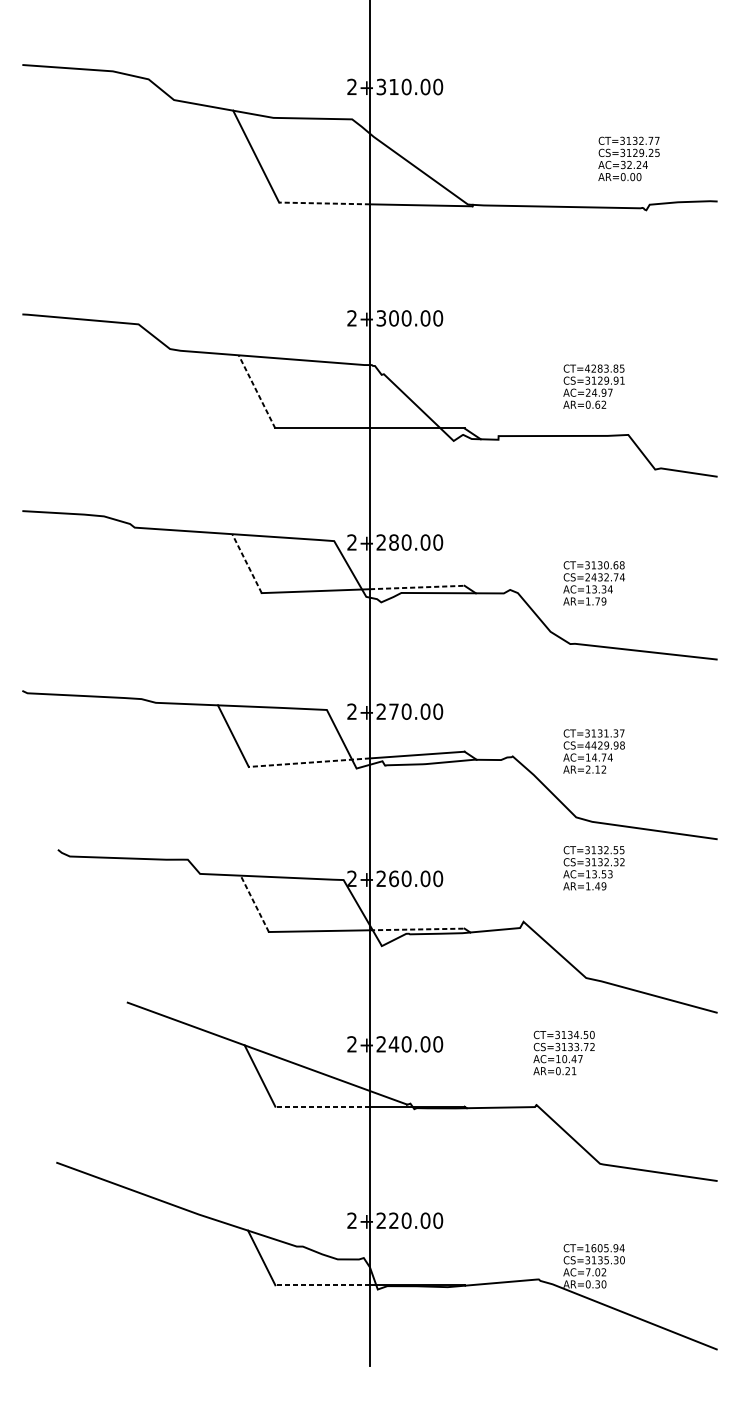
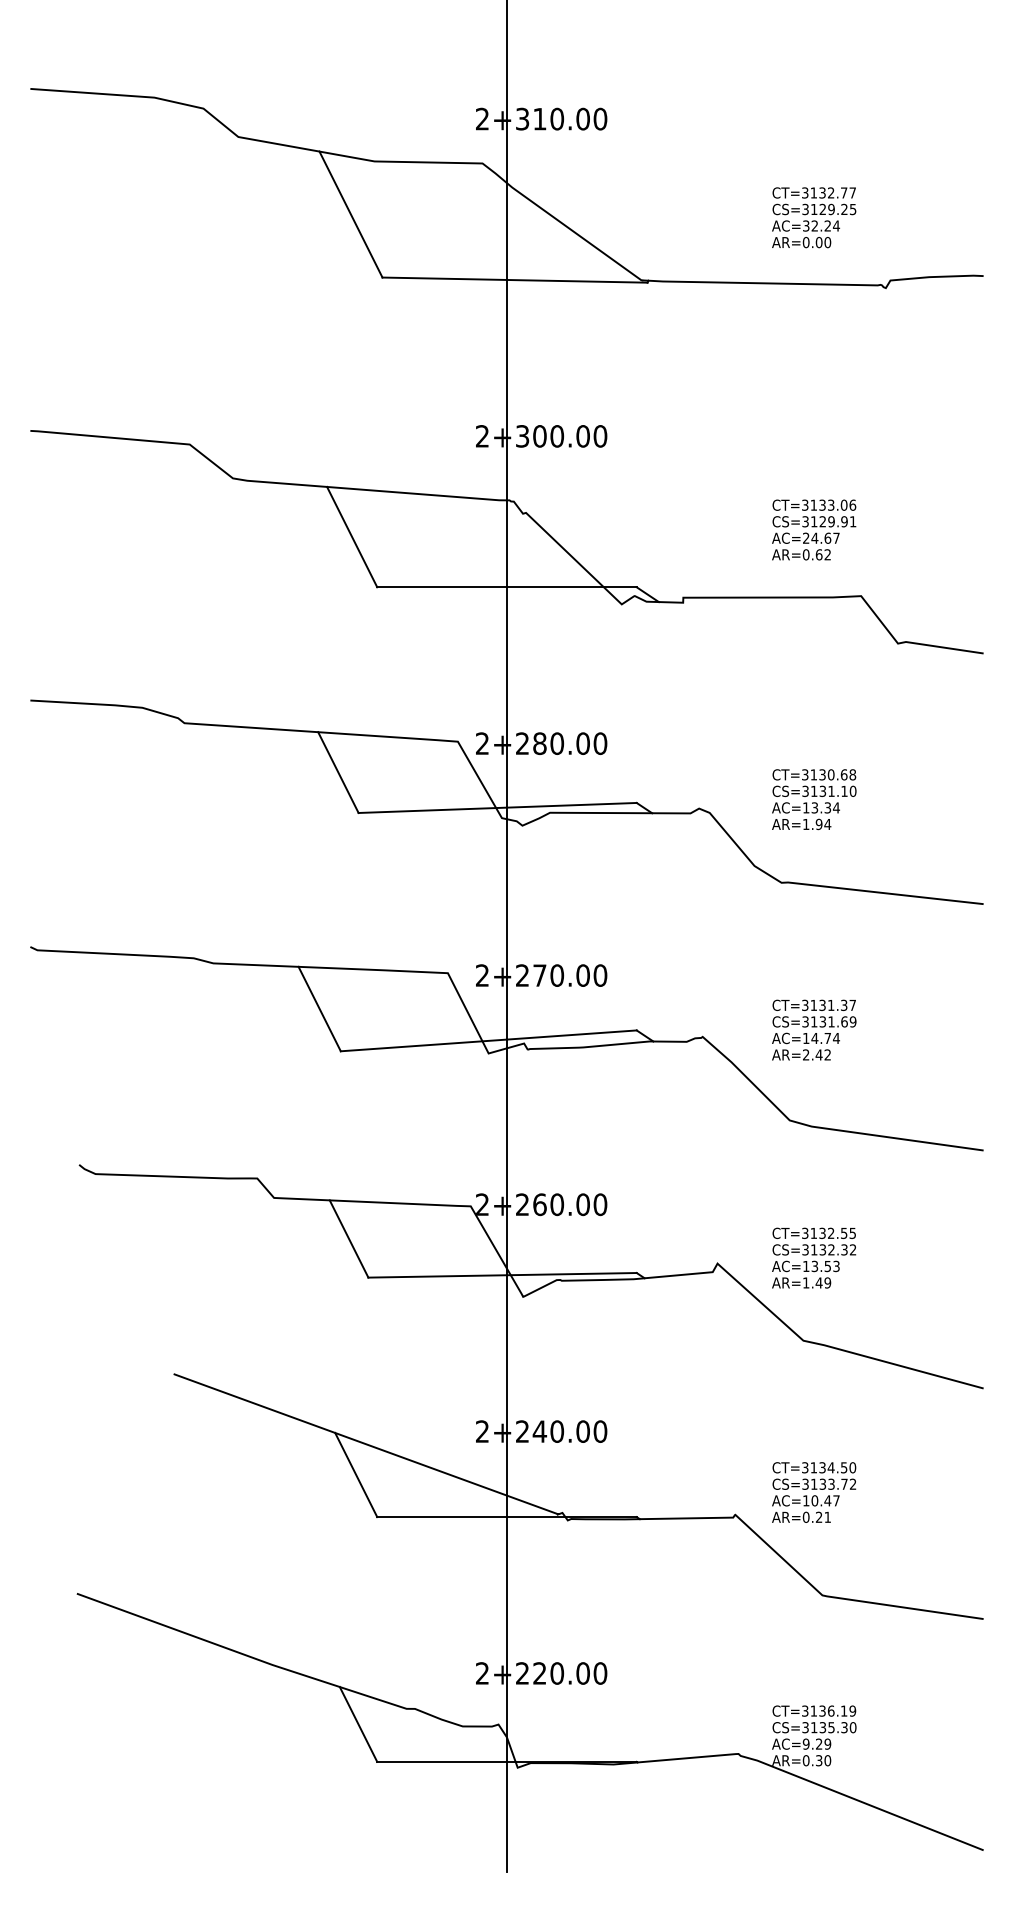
text: (629, 158) -> (814, 217), moved
line: (324, 203) -> (444, 278), dashed -> solid
text: (604, 368) -> (828, 504), CT=4283.85 -> CT=3133.06
line: (256, 391) -> (351, 536), dashed -> solid
text: (603, 392) -> (827, 537), AC=24.97 -> AC=24.67
line: (247, 563) -> (338, 772), dashed -> solid
text: (605, 576) -> (829, 790), CS=2432.74 -> CS=3131.10
line: (417, 587) -> (571, 805), dashed -> solid
text: (600, 601) -> (823, 824), AR=1.79 -> AR=1.94
text: (605, 745) -> (829, 1021), CS=4429.98 -> CS=3131.69
line: (309, 762) -> (423, 1045), dashed -> solid
text: (597, 769) -> (818, 1054), AR=2.12 -> AR=2.42
text: (594, 867) -> (814, 1257), moved
line: (254, 903) -> (348, 1238), dashed -> solid
line: (417, 929) -> (571, 1274), dashed -> solid
text: (564, 1053) -> (814, 1492), moved
line: (322, 1106) -> (442, 1517), dashed -> solid
text: (605, 1247) -> (829, 1710), CT=1605.94 -> CT=3136.19
text: (595, 1271) -> (816, 1743), AC=7.02 -> AC=9.29
line: (322, 1284) -> (442, 1761), dashed -> solid

